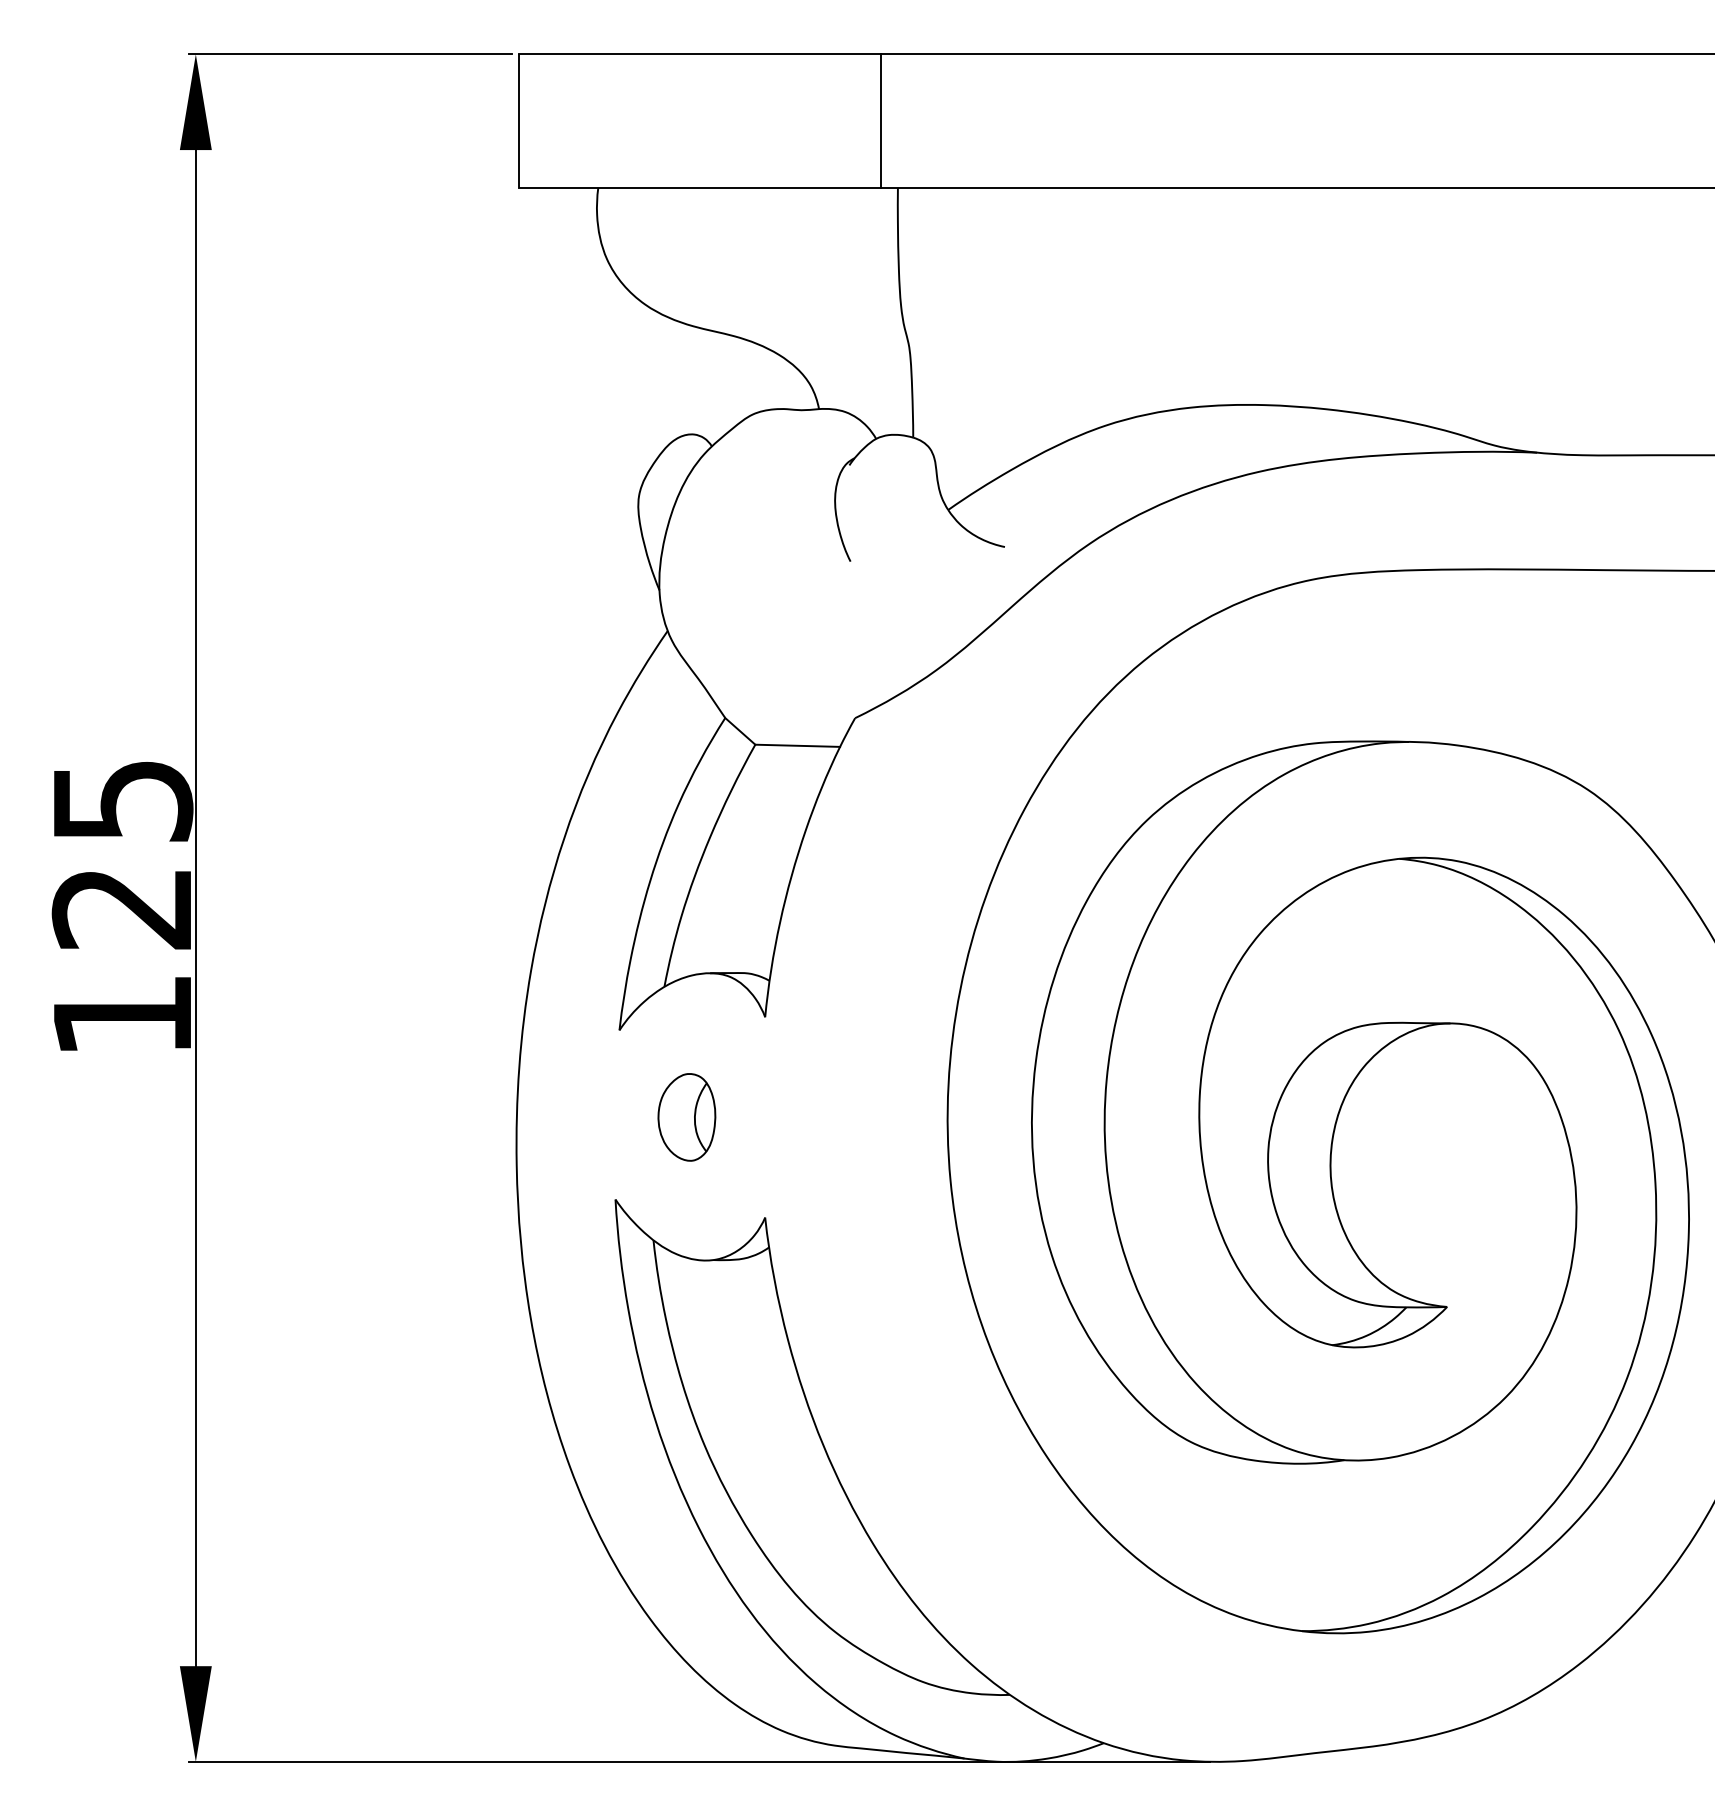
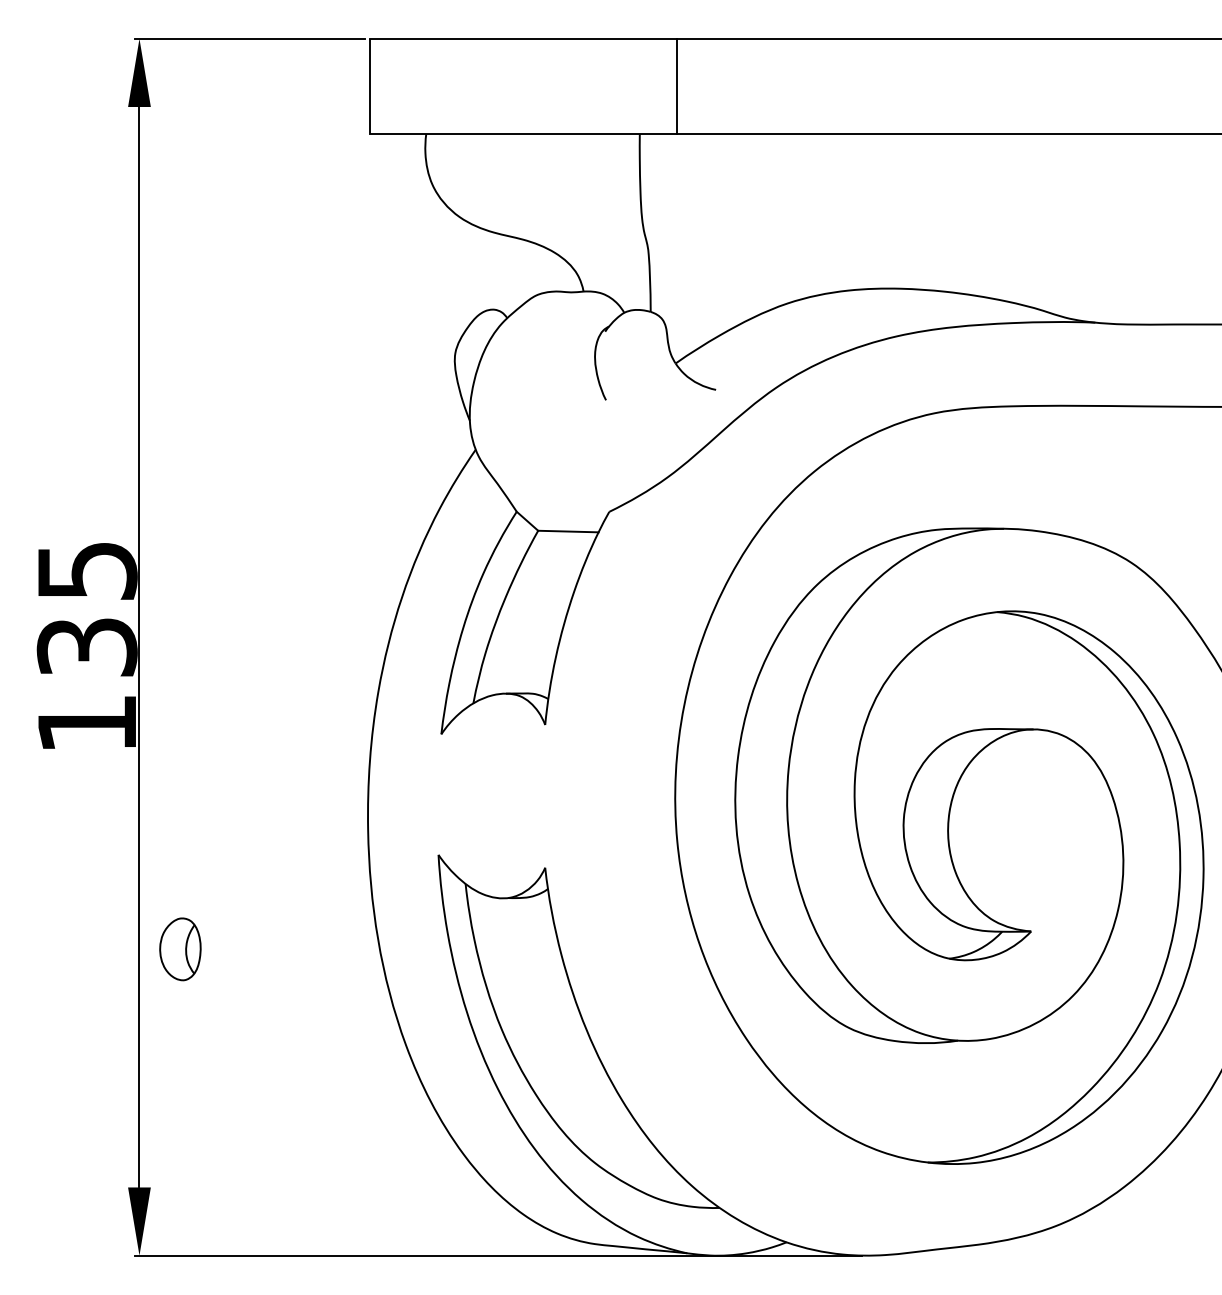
line: (880, 121) -> (676, 86), moved
text: (121, 908) -> (86, 647), 125 -> 135
part: (687, 1117) -> (180, 949), moved

